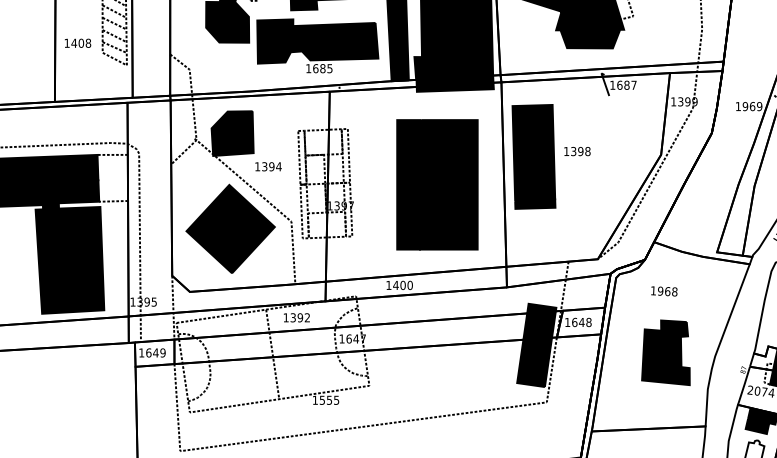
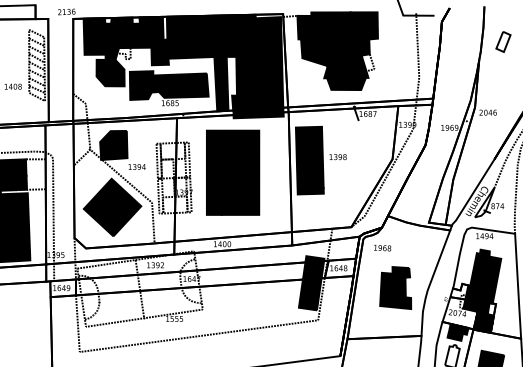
part: (438, 184) -> (233, 172), moved
text: (664, 290) -> (382, 247), moved

